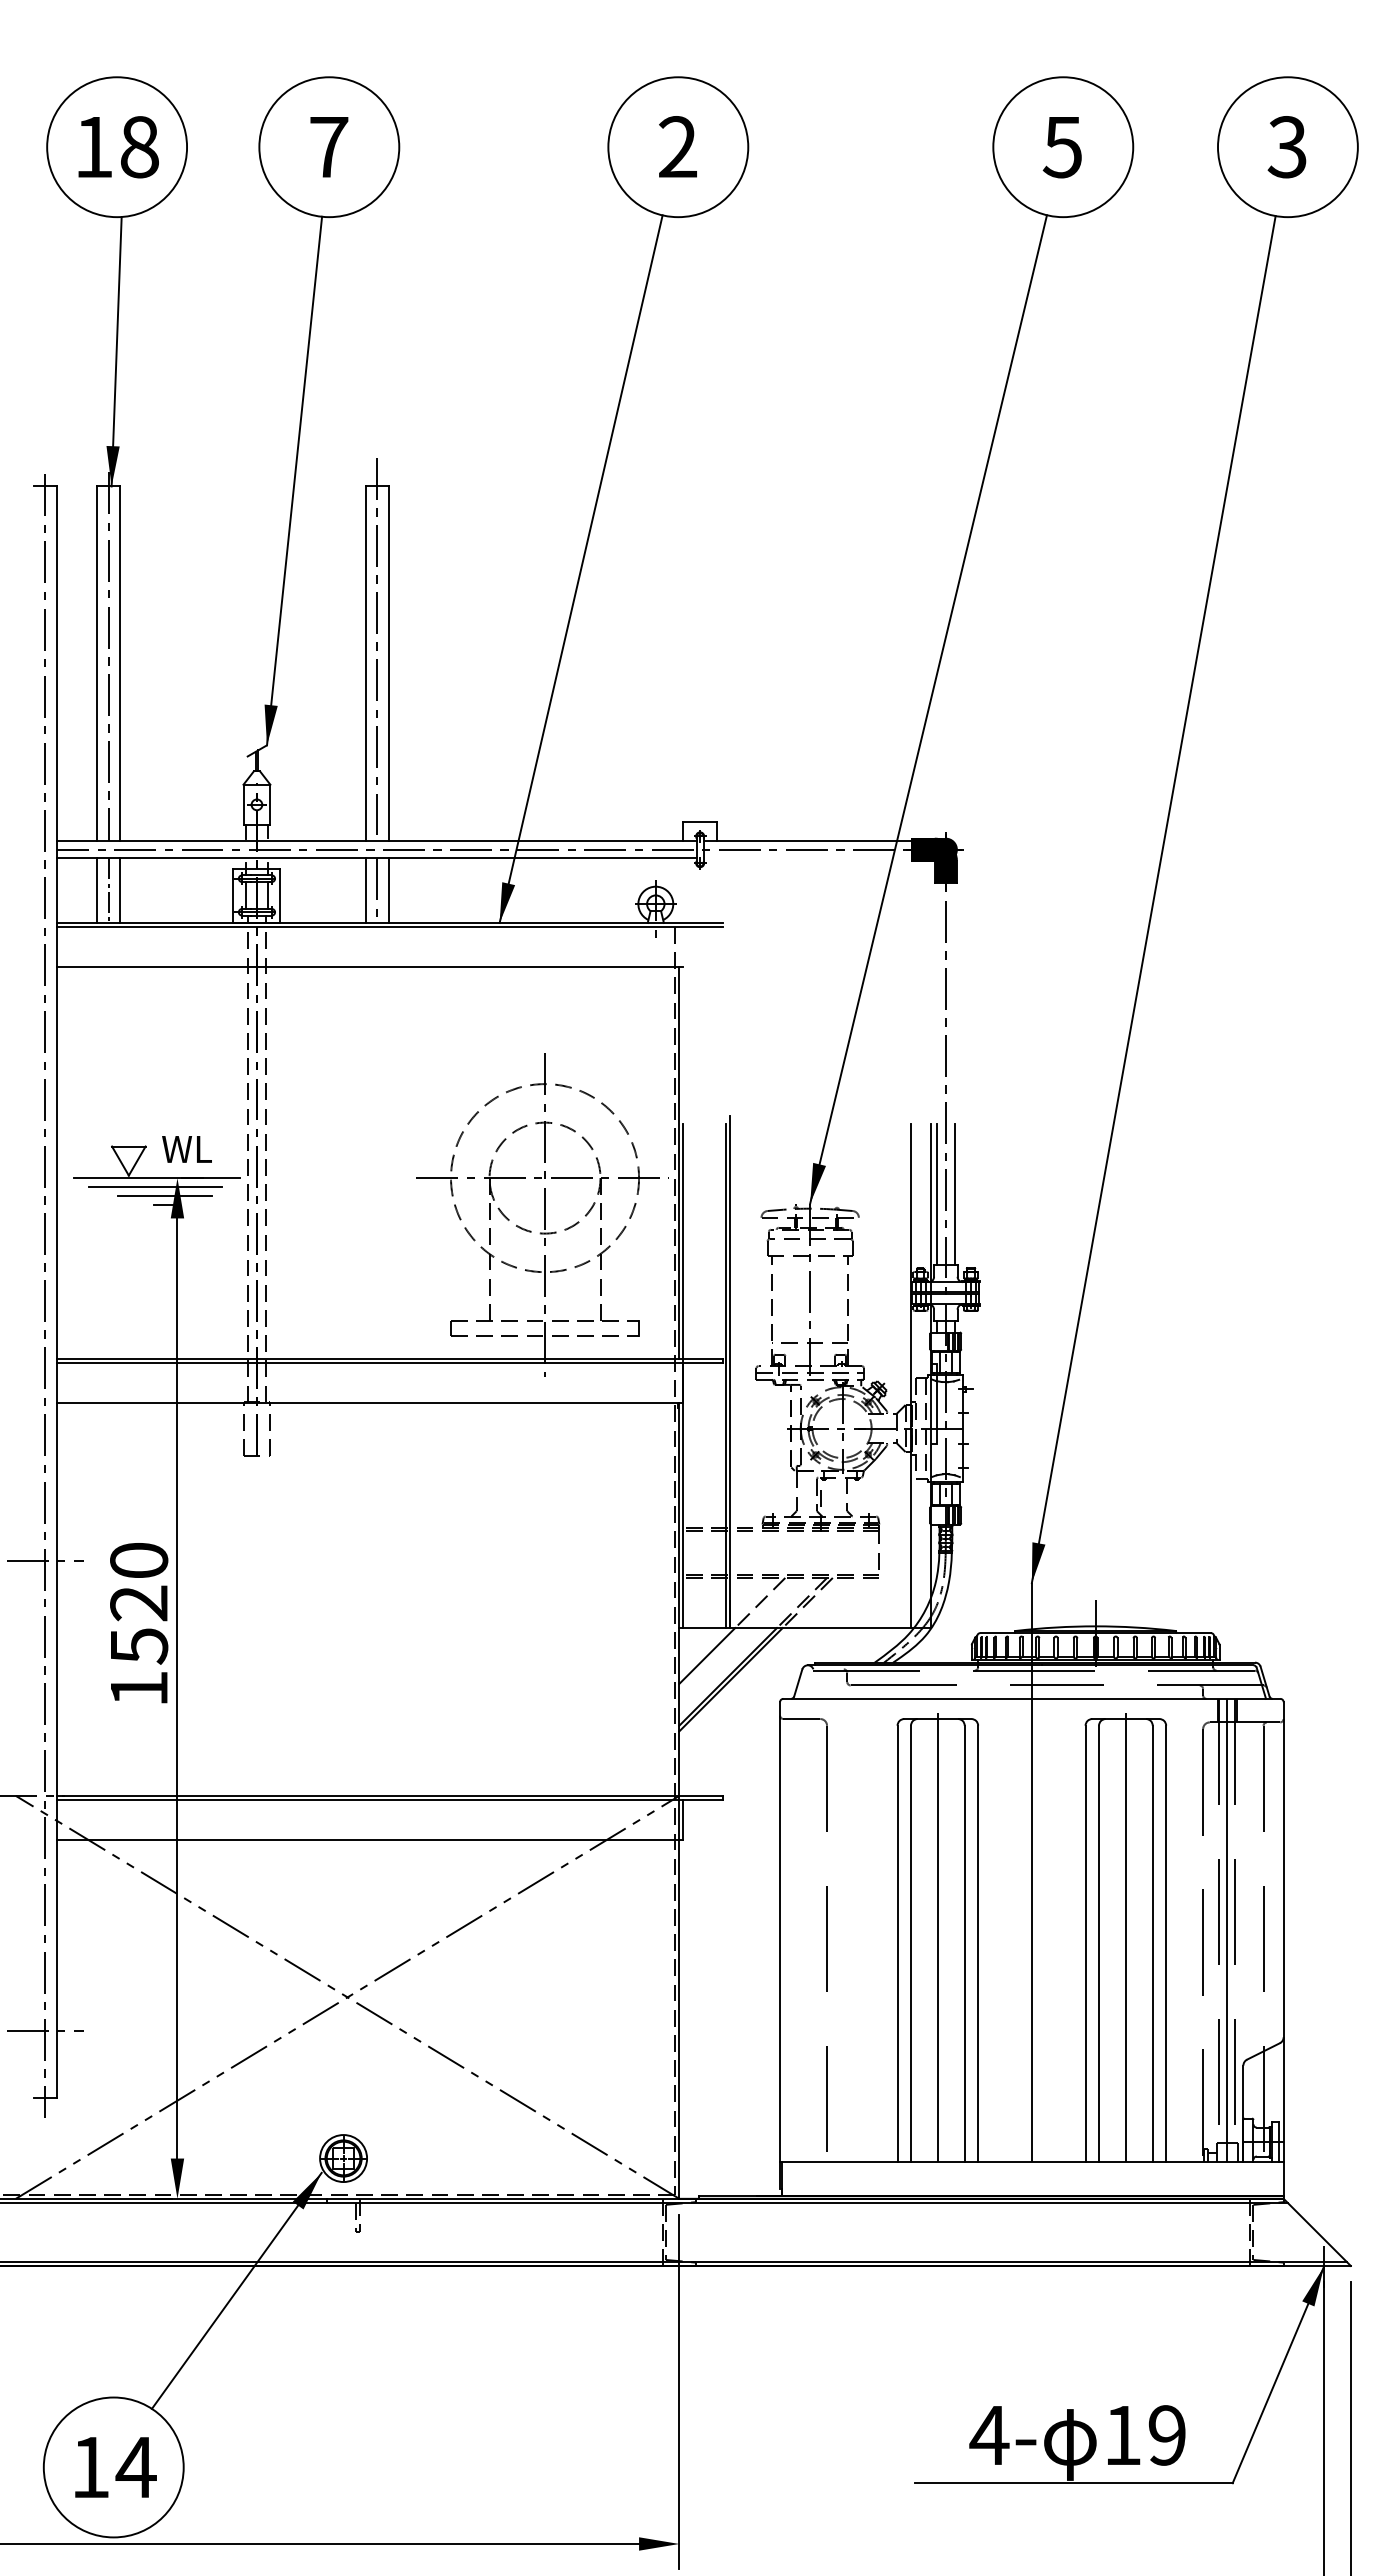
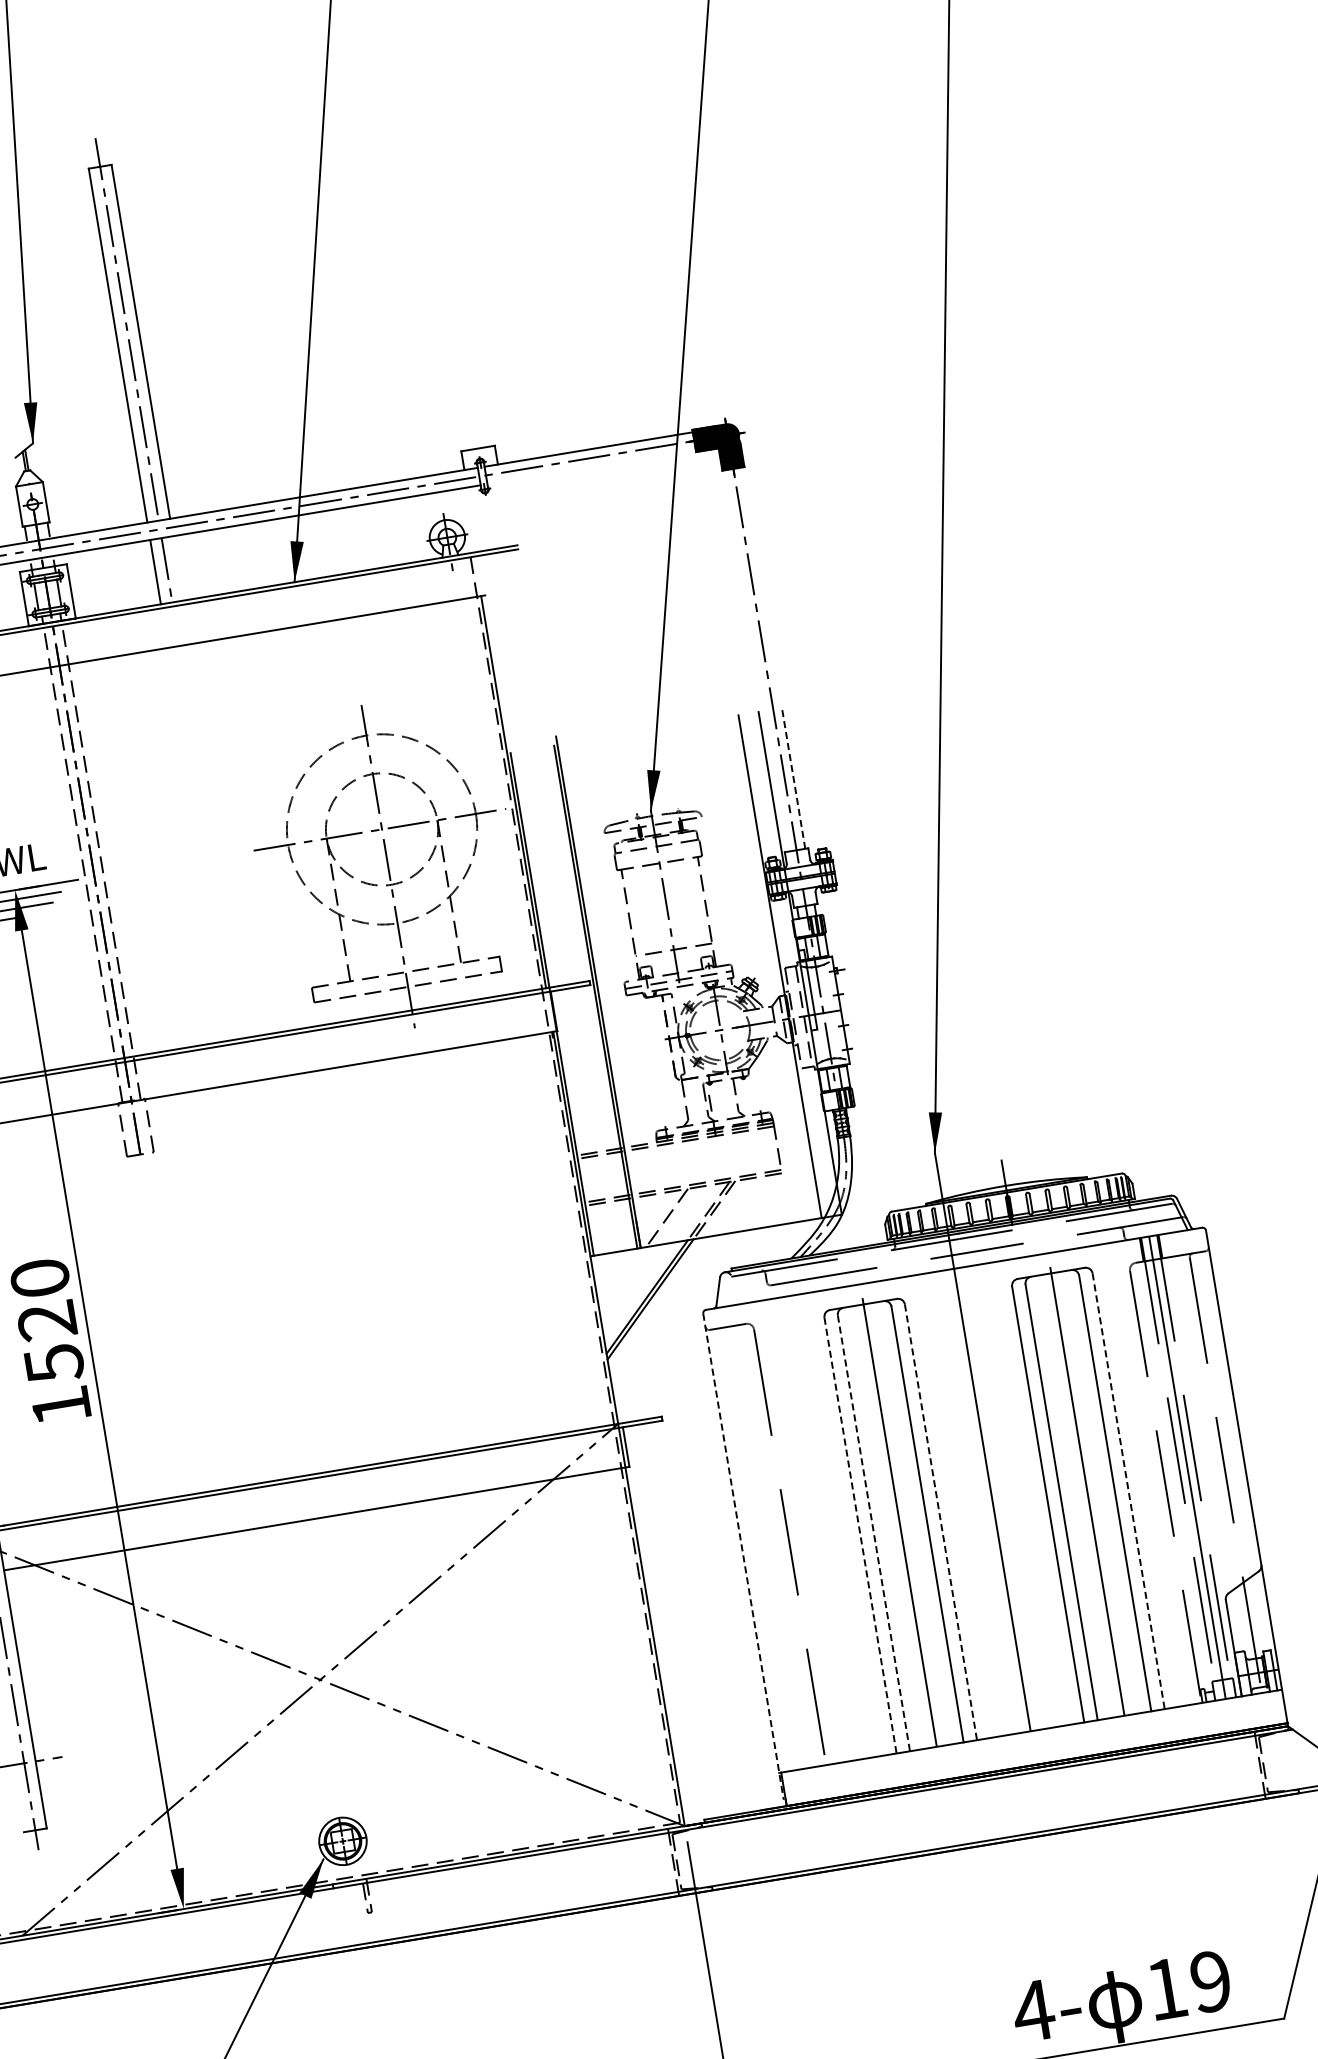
line: (388, 890) -> (178, 568), removed
line: (937, 1194) -> (776, 780), removed
line: (954, 1194) -> (793, 778), solid -> dashed
line: (707, 1655) -> (623, 1279), removed
line: (897, 1944) -> (860, 1536), solid -> dashed
line: (911, 1944) -> (874, 1533), solid -> dashed
line: (978, 1944) -> (941, 1522), solid -> dashed
line: (1166, 1944) -> (1129, 1491), solid -> dashed
line: (780, 1946) -> (744, 1557), solid -> dashed

